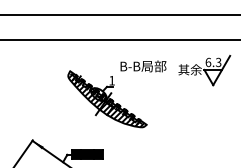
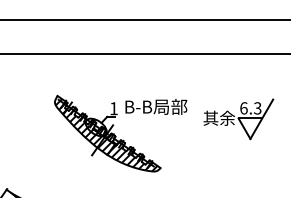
text: (143, 66) -> (156, 107), moved
part: (204, 70) -> (238, 119), moved

